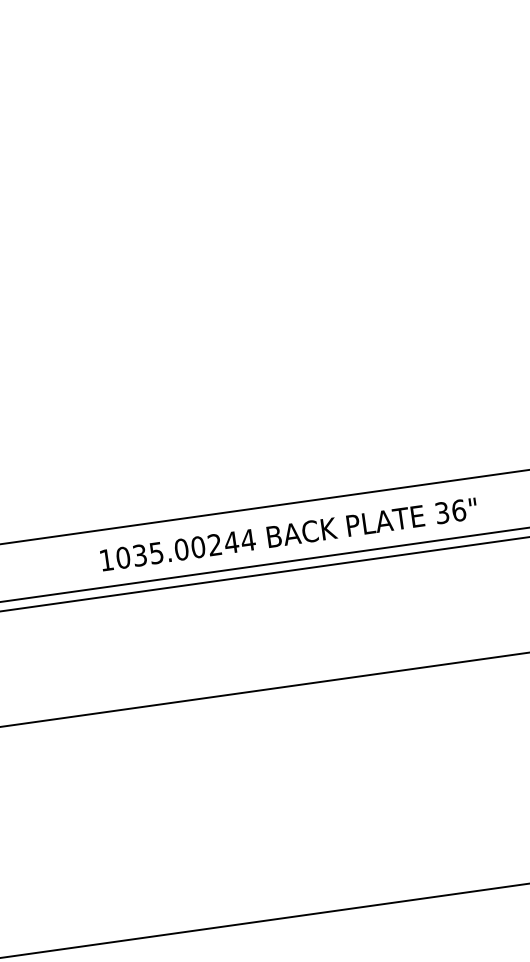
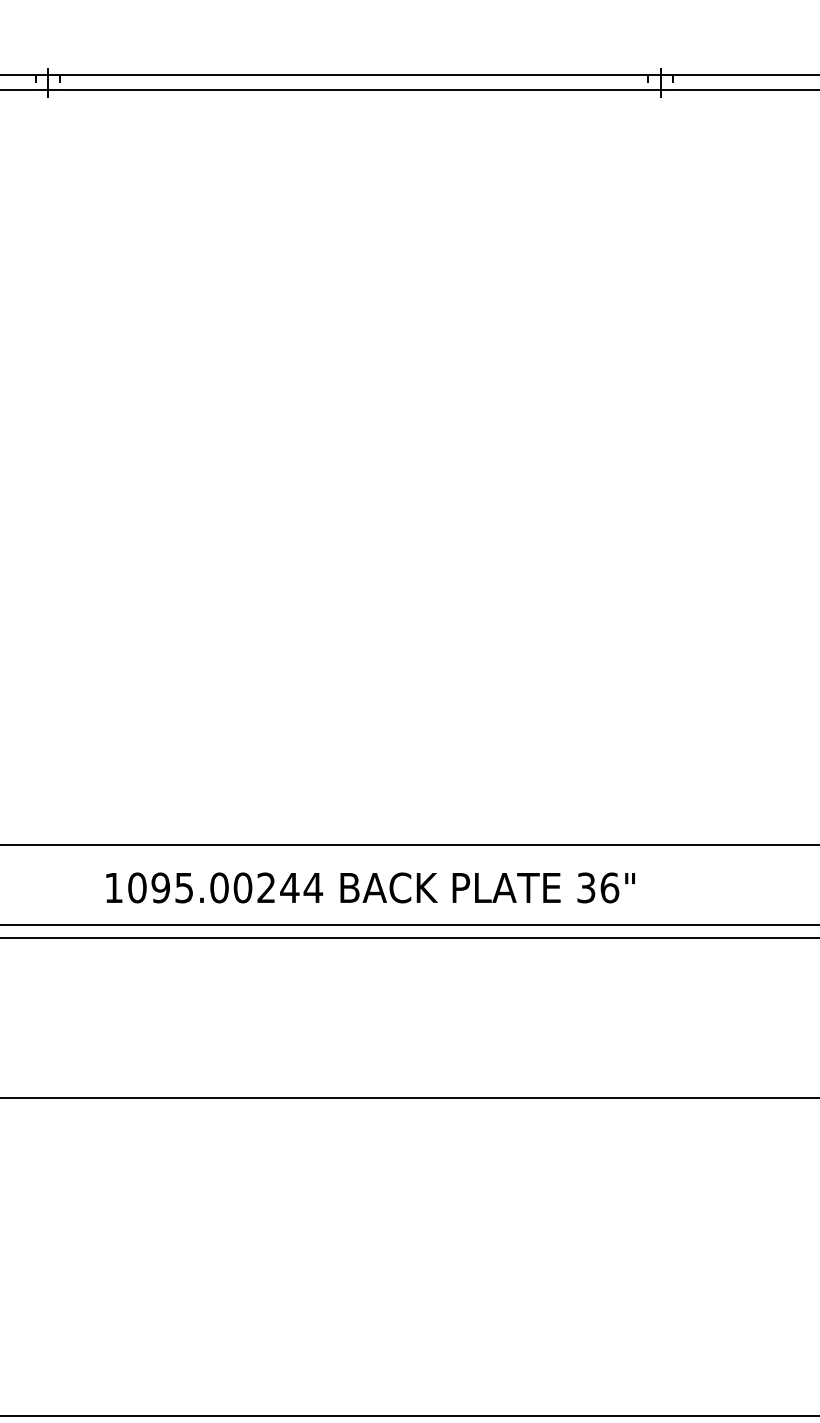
text: (139, 555) -> (160, 887), 1035.00244 -> 1095.00244

